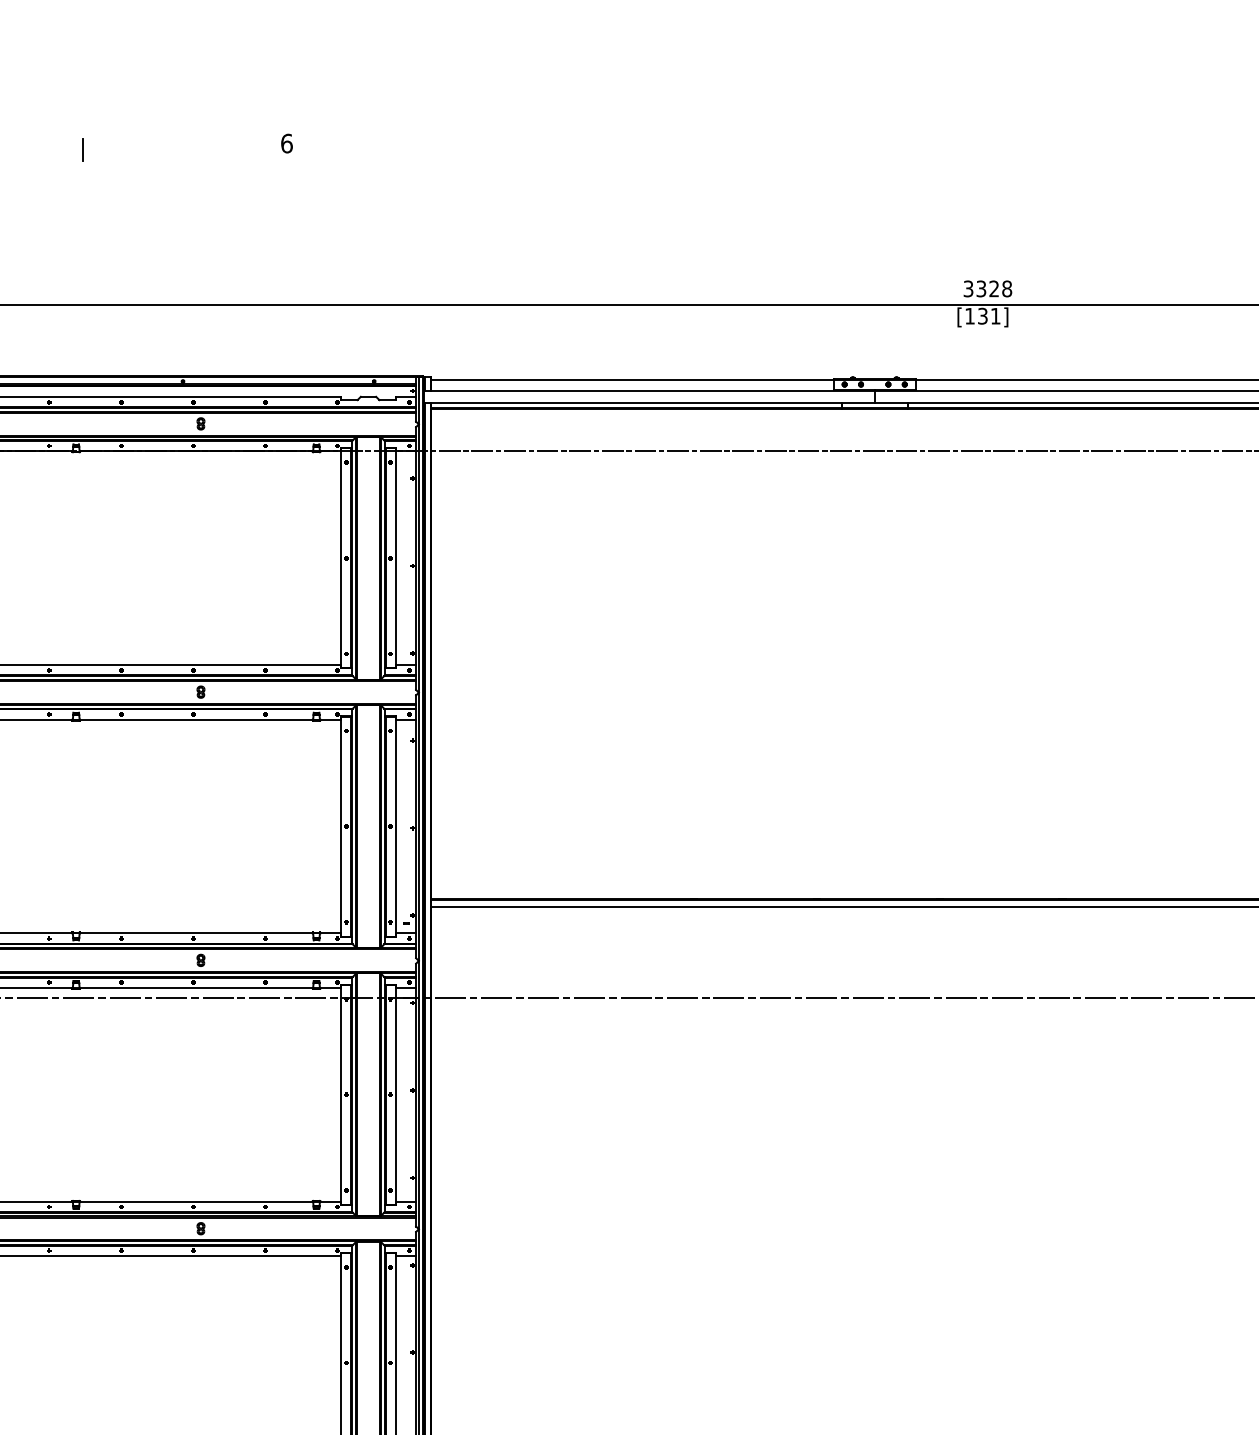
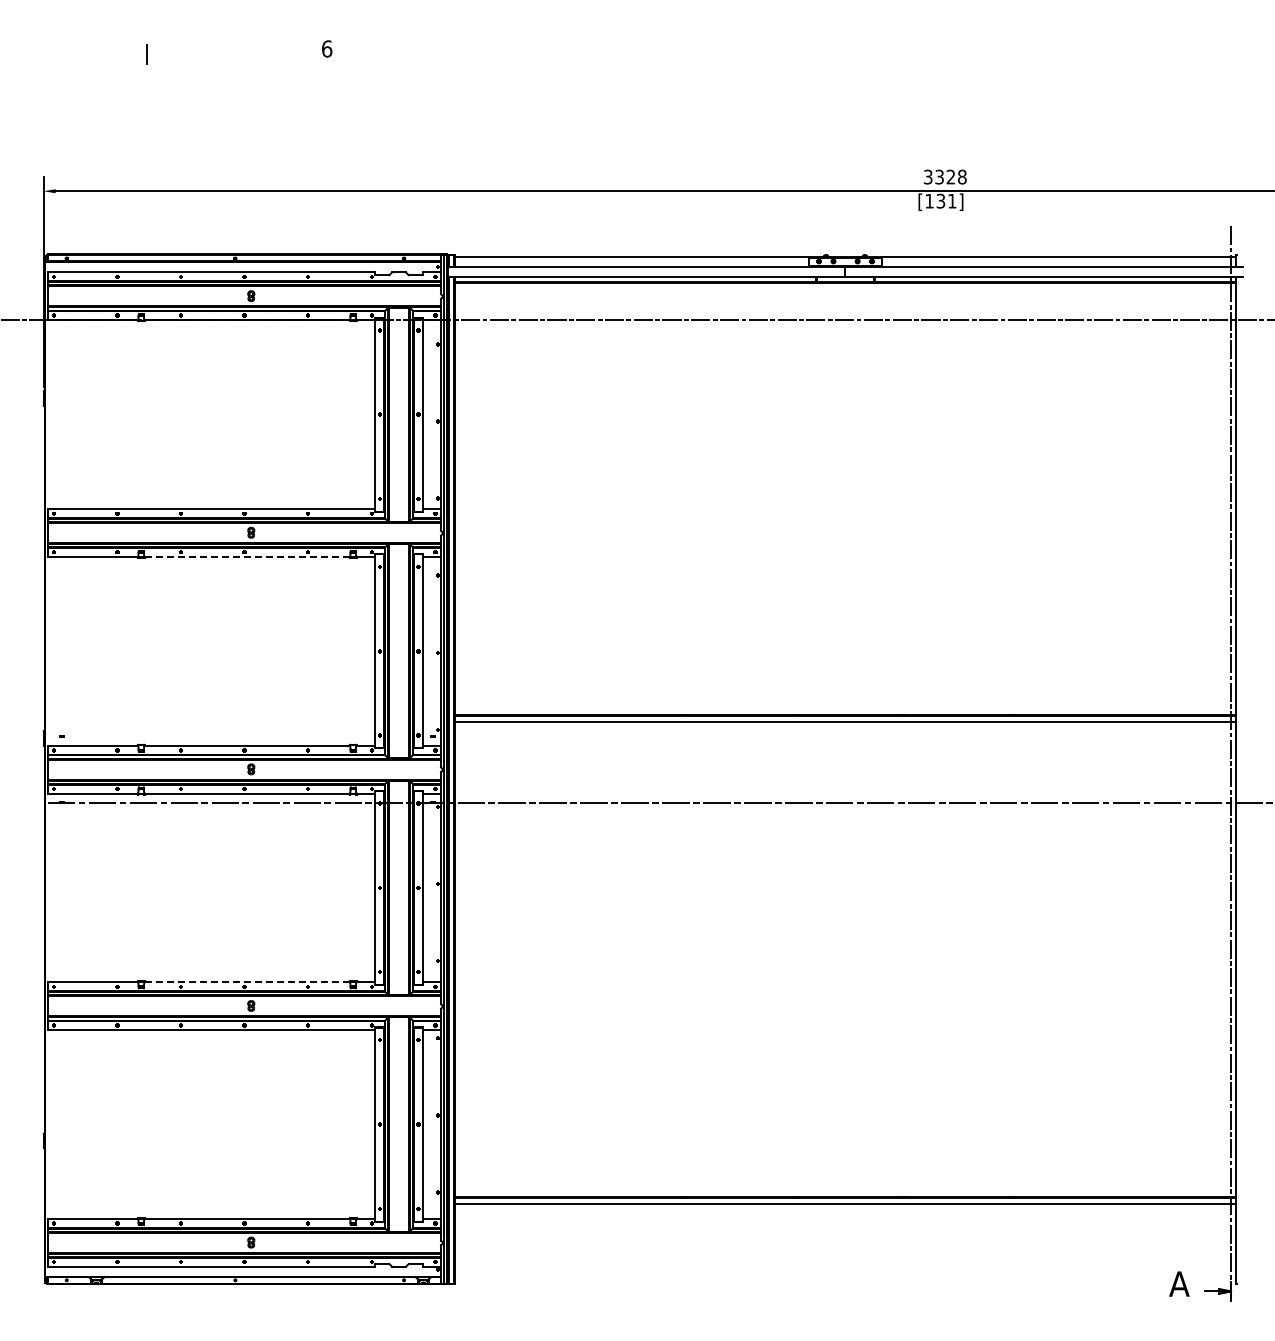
line: (196, 720) -> (247, 557), solid -> dashed
line: (196, 1202) -> (247, 982), solid -> dashed

